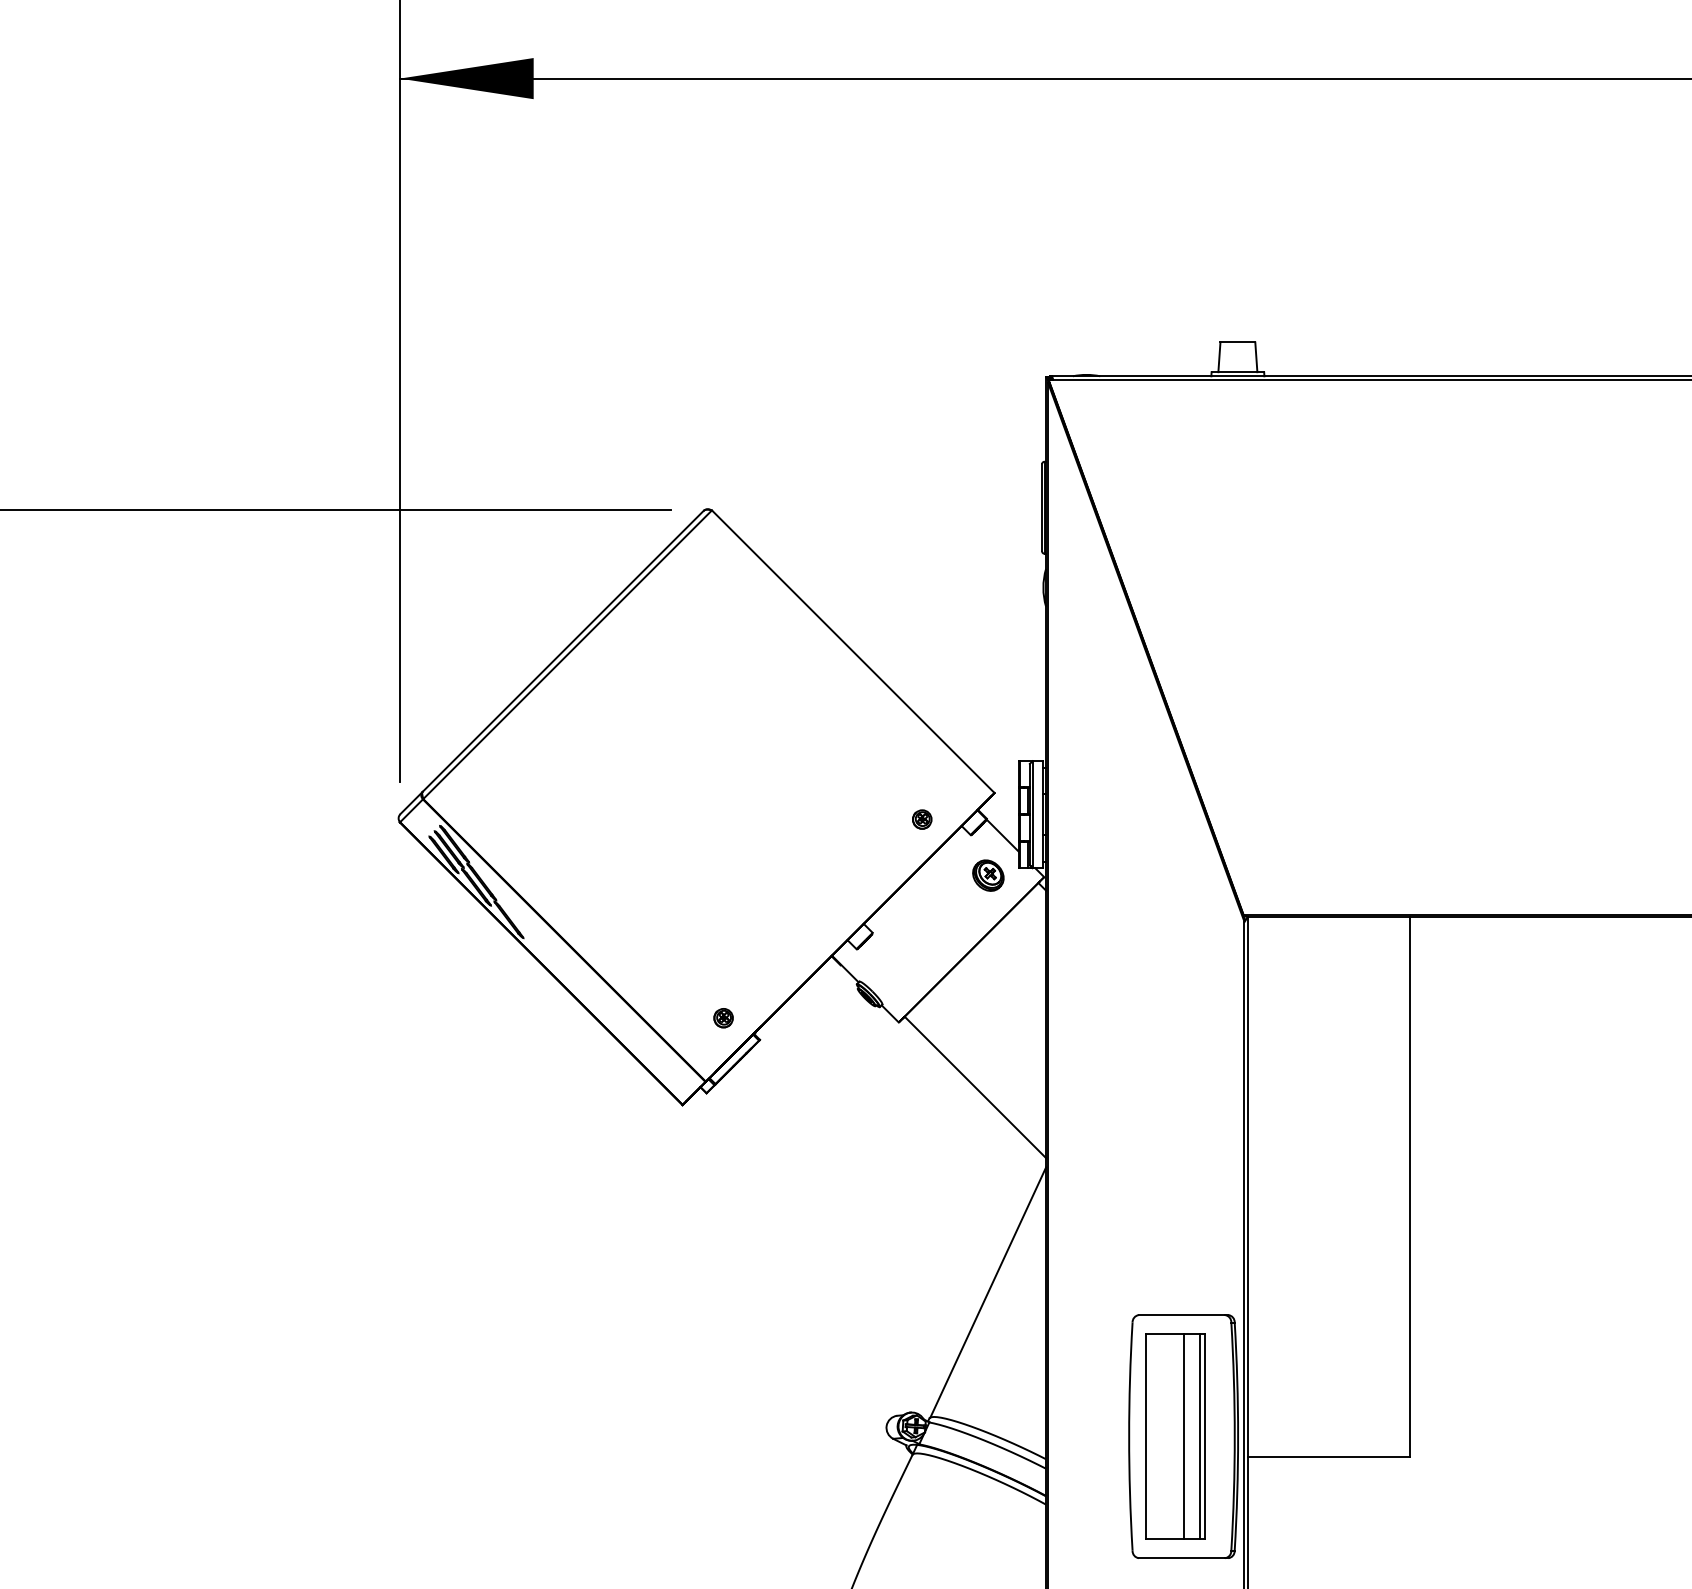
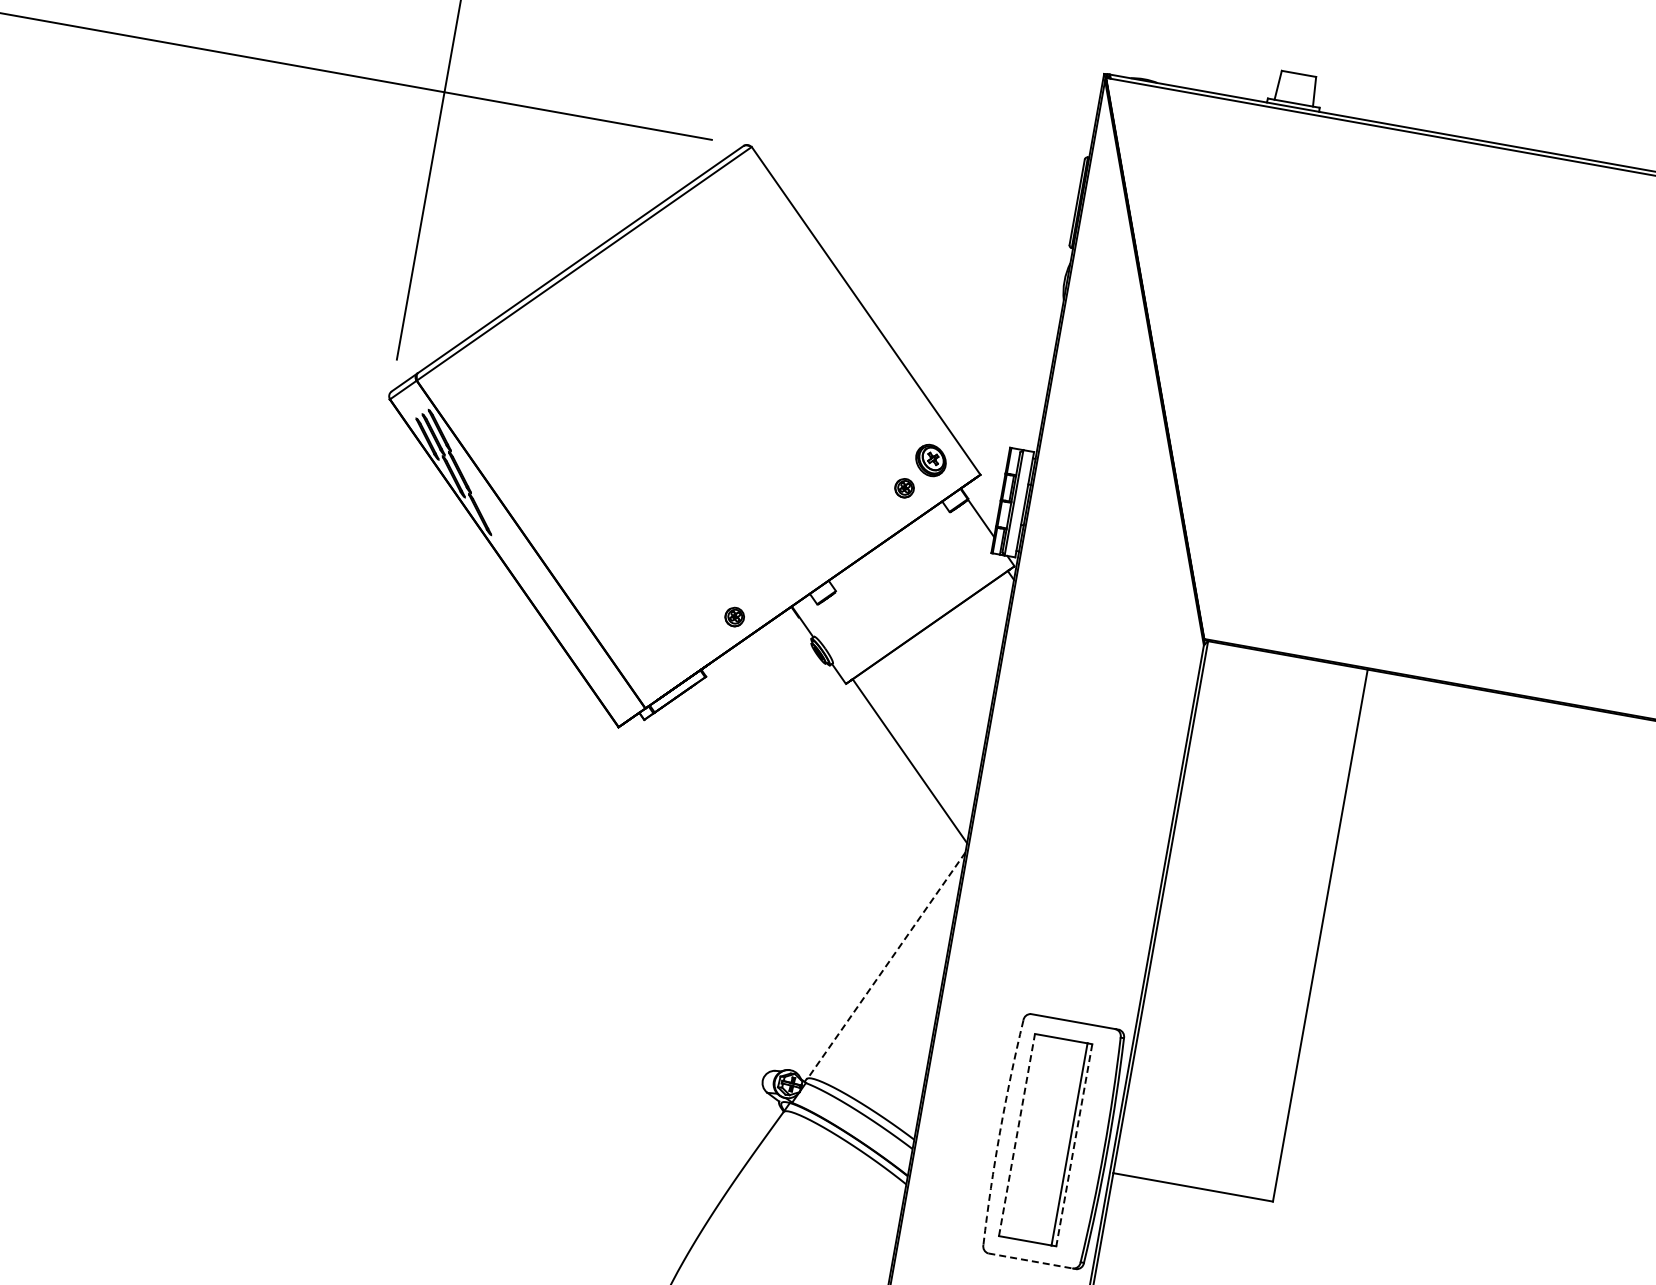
part: (988, 875) -> (931, 460), moved
part: (723, 1018) -> (734, 617), moved
line: (988, 1292) -> (886, 965), solid -> dashed
arc: (1129, 1436) -> (1000, 1131), solid -> dashed
line: (1146, 1436) -> (1017, 1134), solid -> dashed
line: (1184, 1436) -> (1054, 1141), removed
line: (1204, 1436) -> (1074, 1145), solid -> dashed
line: (1182, 1558) -> (1031, 1261), solid -> dashed

